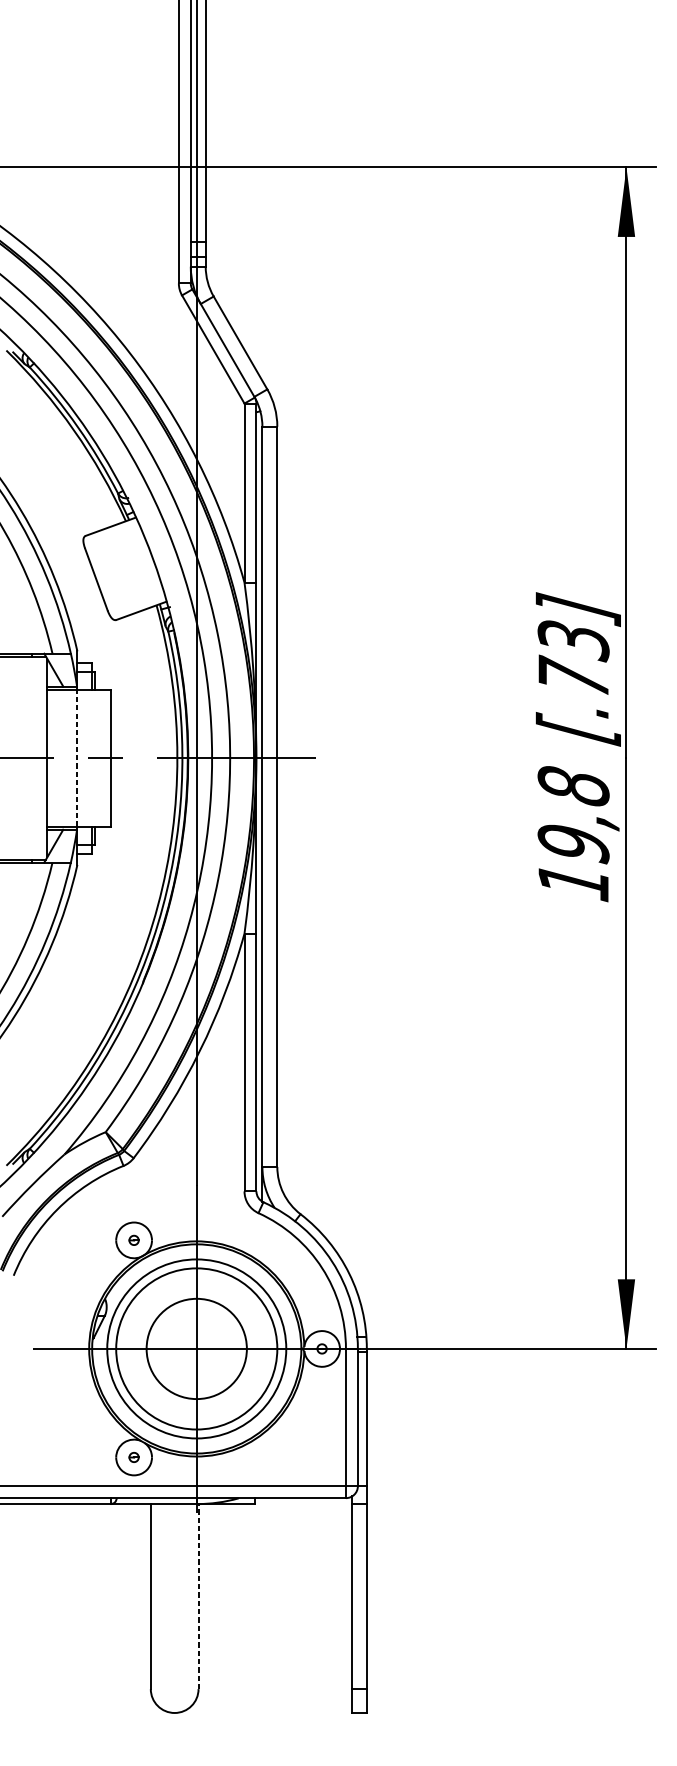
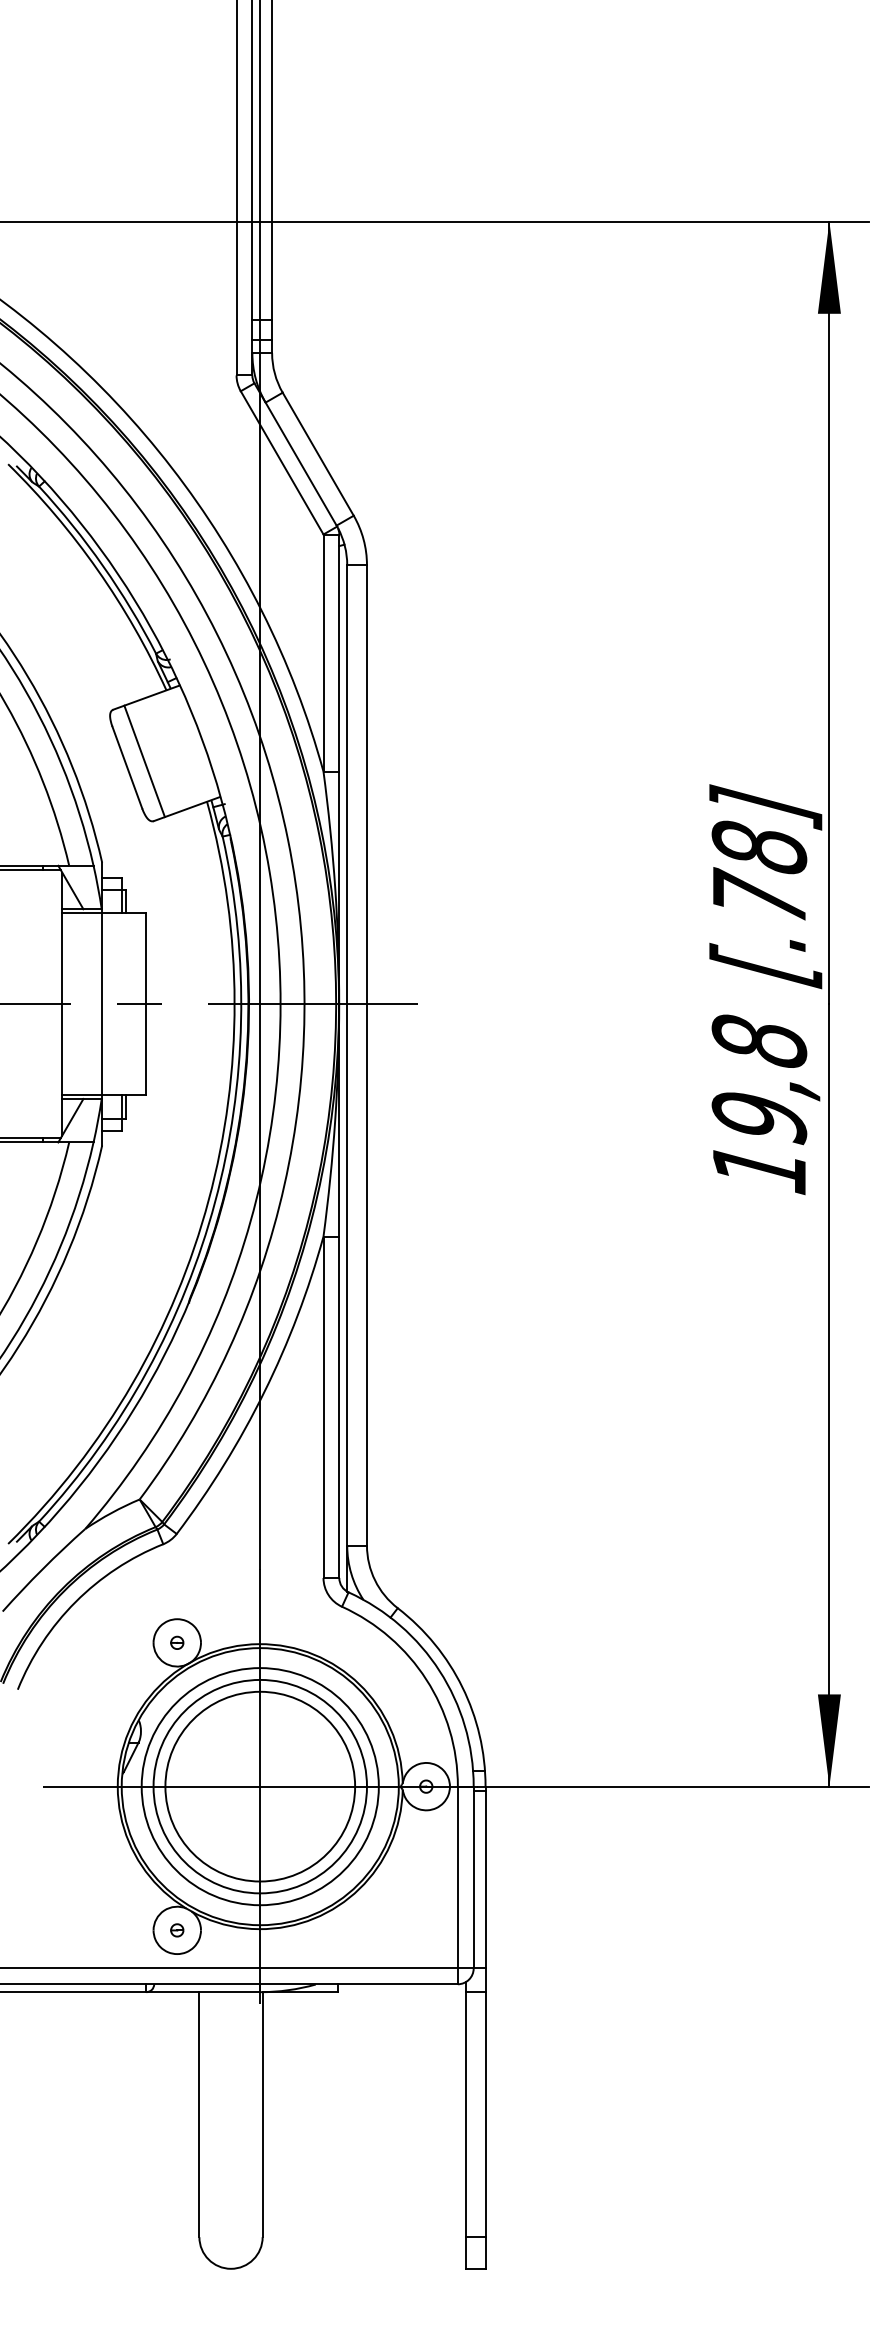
line: (109, 574) -> (144, 761), added
text: (573, 640) -> (759, 848), [.73] -> [.78]
line: (77, 758) -> (102, 1004), dashed -> solid
circle: (196, 1348) -> (260, 1786), size x1.43
line: (198, 1596) -> (262, 2114), dashed -> solid

